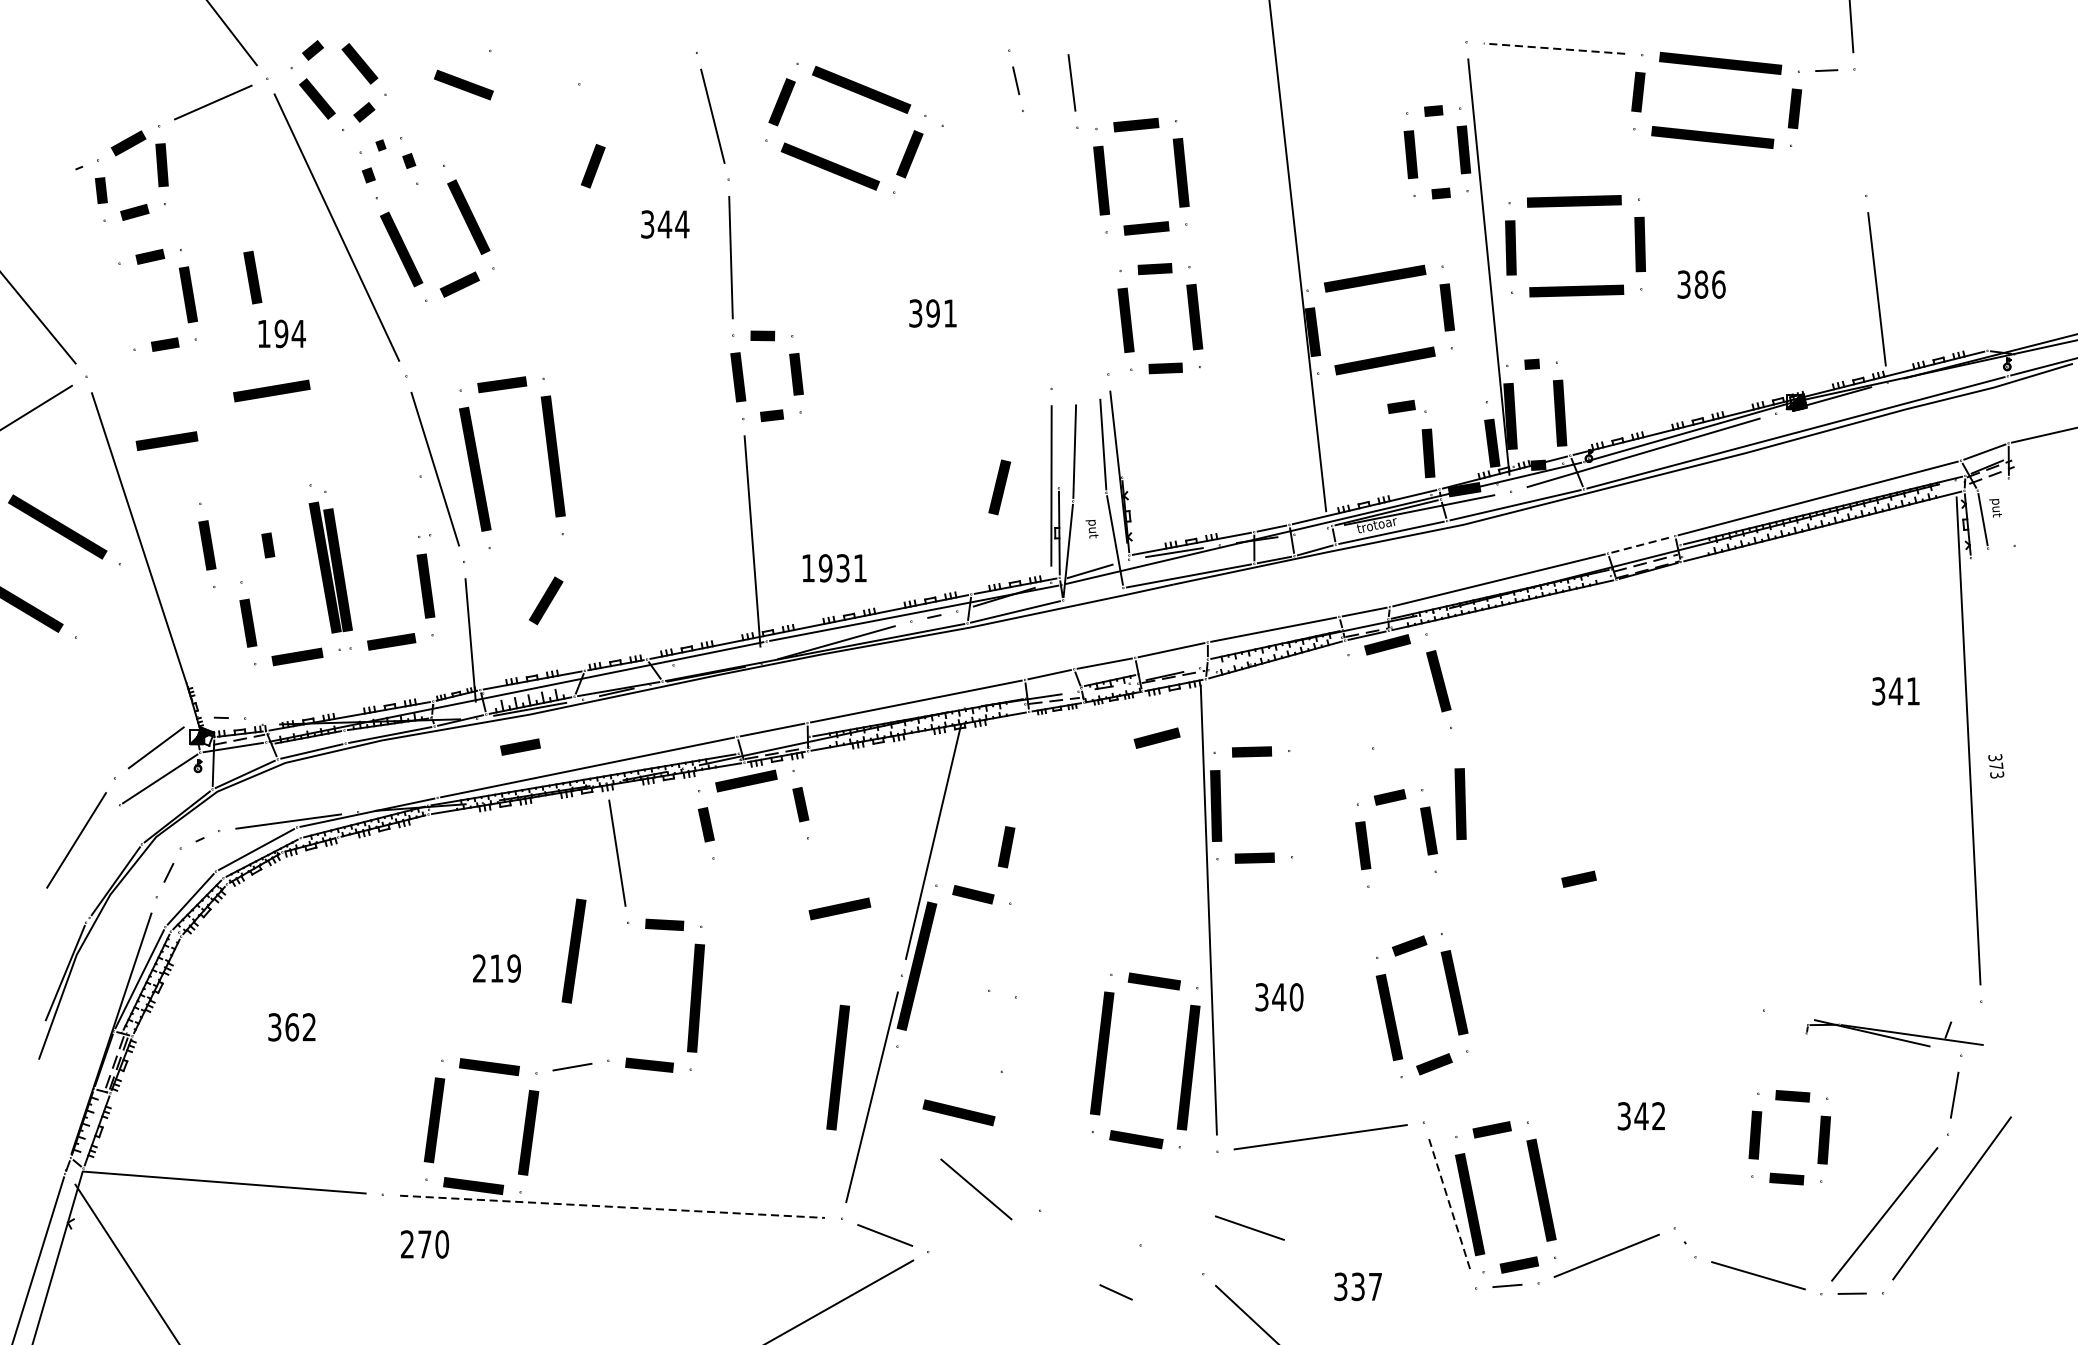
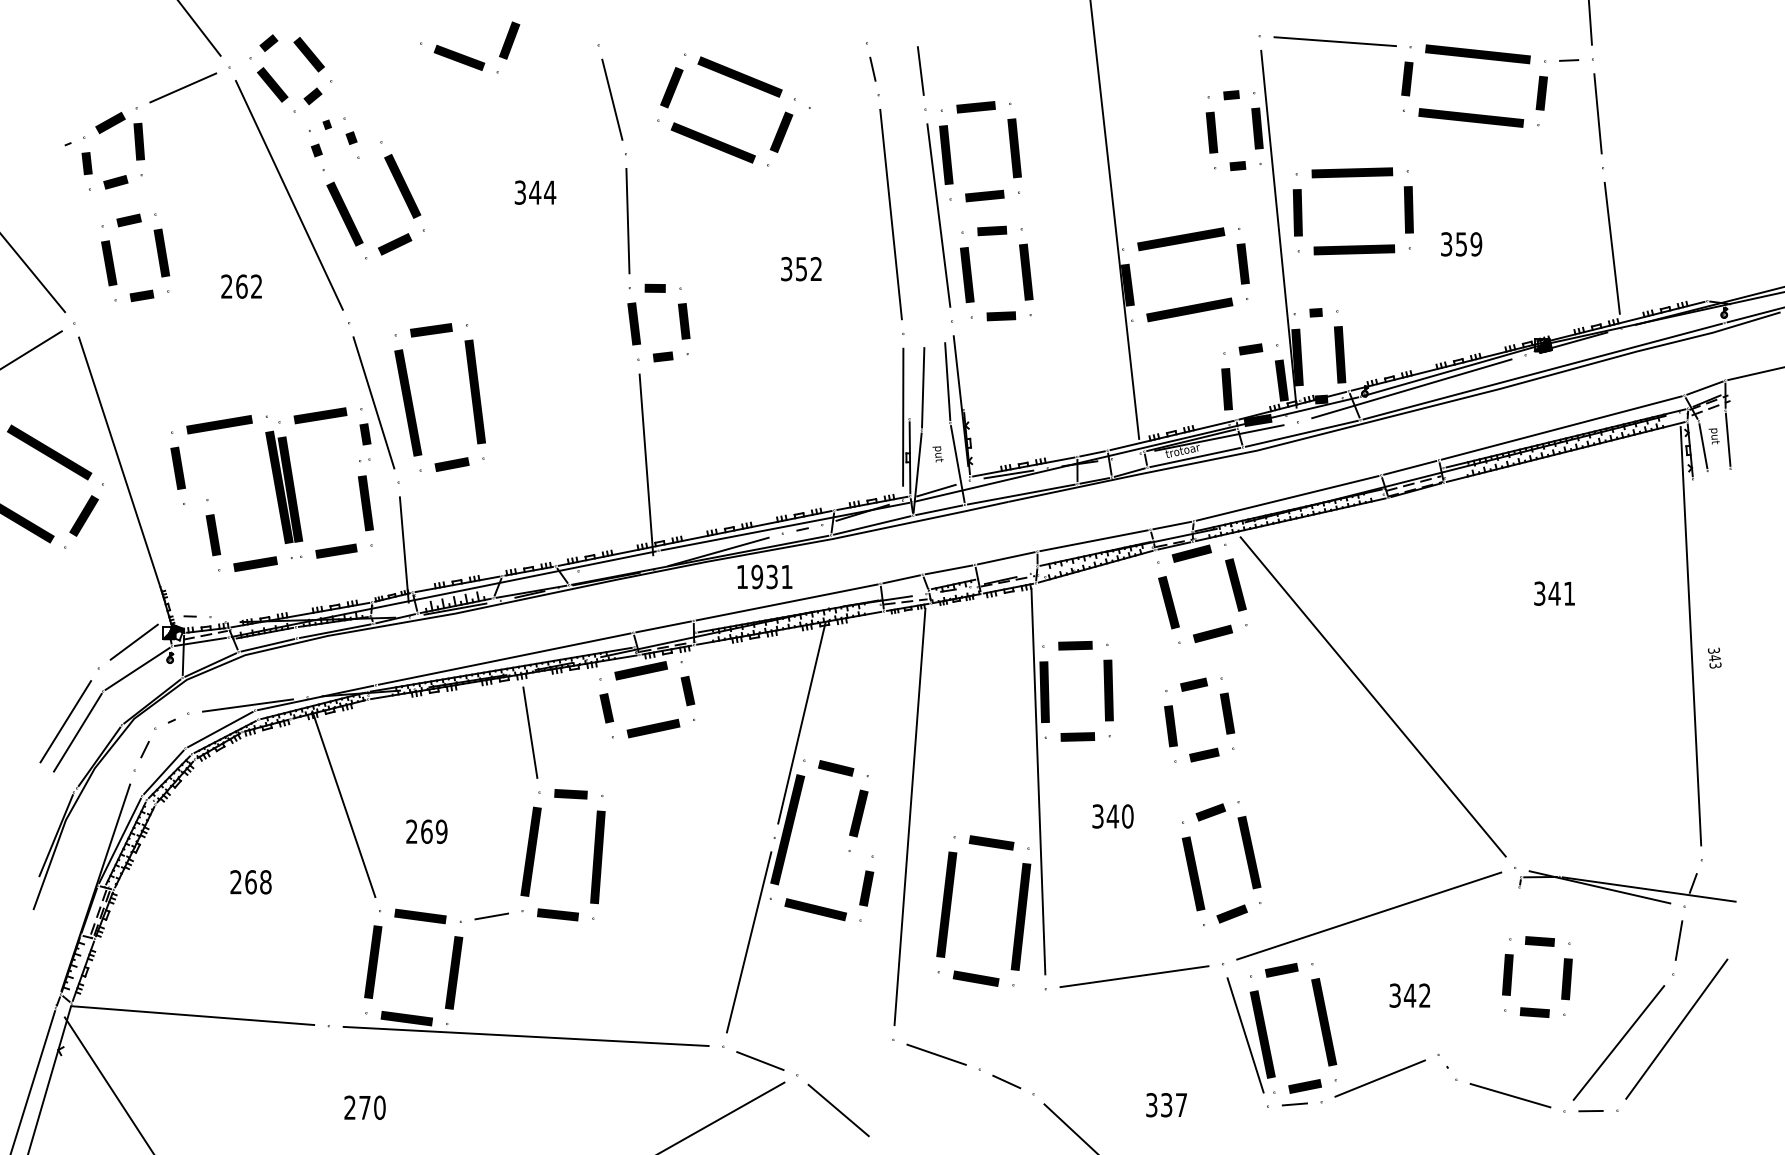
line: (1554, 48) -> (1335, 41), dashed -> solid
line: (463, 84) -> (459, 57), moved
line: (1859, 132) -> (1597, 113), added
line: (593, 166) -> (509, 40), moved
text: (665, 224) -> (535, 192), moved
line: (1036, 249) -> (890, 214), added
line: (1092, 251) -> (938, 215), added
line: (253, 277) -> (109, 263), moved
text: (1709, 284) -> (1468, 244), 386 -> 359
text: (941, 312) -> (808, 268), 391 -> 352
text: (281, 333) -> (241, 286), 194 -> 262
line: (271, 390) -> (219, 424), moved
line: (1401, 407) -> (1250, 349), moved
line: (167, 440) -> (320, 415), moved
line: (999, 487) -> (858, 813), moved
line: (2011, 511) -> (1727, 439), added
line: (1642, 544) -> (1410, 467), dashed -> solid
line: (268, 545) -> (365, 434), moved
text: (834, 567) -> (764, 576), moved
line: (1093, 594) -> (939, 510), added
line: (545, 600) -> (83, 515), moved
text: (1895, 691) -> (1554, 593), moved
line: (1360, 701) -> (1168, 602), added
line: (1157, 737) -> (1213, 633), moved
line: (519, 747) -> (451, 464), moved
text: (1995, 766) -> (1714, 658), 373 -> 343
line: (1460, 804) -> (1108, 690), moved
line: (1597, 811) -> (1372, 696), added
line: (1006, 847) -> (866, 888), moved
line: (90, 852) -> (77, 732), added
line: (1579, 878) -> (1204, 754), moved
line: (839, 908) -> (653, 728), moved
line: (399, 936) -> (343, 804), added
line: (573, 950) -> (530, 851), moved
line: (1058, 950) -> (909, 816), added
text: (496, 968) -> (426, 831), 219 -> 269
text: (1278, 997) -> (1112, 816), moved
text: (291, 1027) -> (250, 882), 362 -> 268
part: (1894, 1033) -> (1627, 887), size x1.43
line: (1594, 1065) -> (1369, 915), added
line: (837, 1067) -> (719, 916), removed
line: (958, 1112) -> (815, 909), moved
text: (1640, 1116) -> (1409, 995), moved
line: (976, 1189) -> (838, 1110), moved
line: (1449, 1205) -> (1245, 1035), dashed -> solid
line: (612, 1206) -> (526, 1036), dashed -> solid
line: (1249, 1227) -> (936, 1054), moved
text: (424, 1244) -> (364, 1107), moved
line: (1115, 1291) -> (1006, 1081), moved

